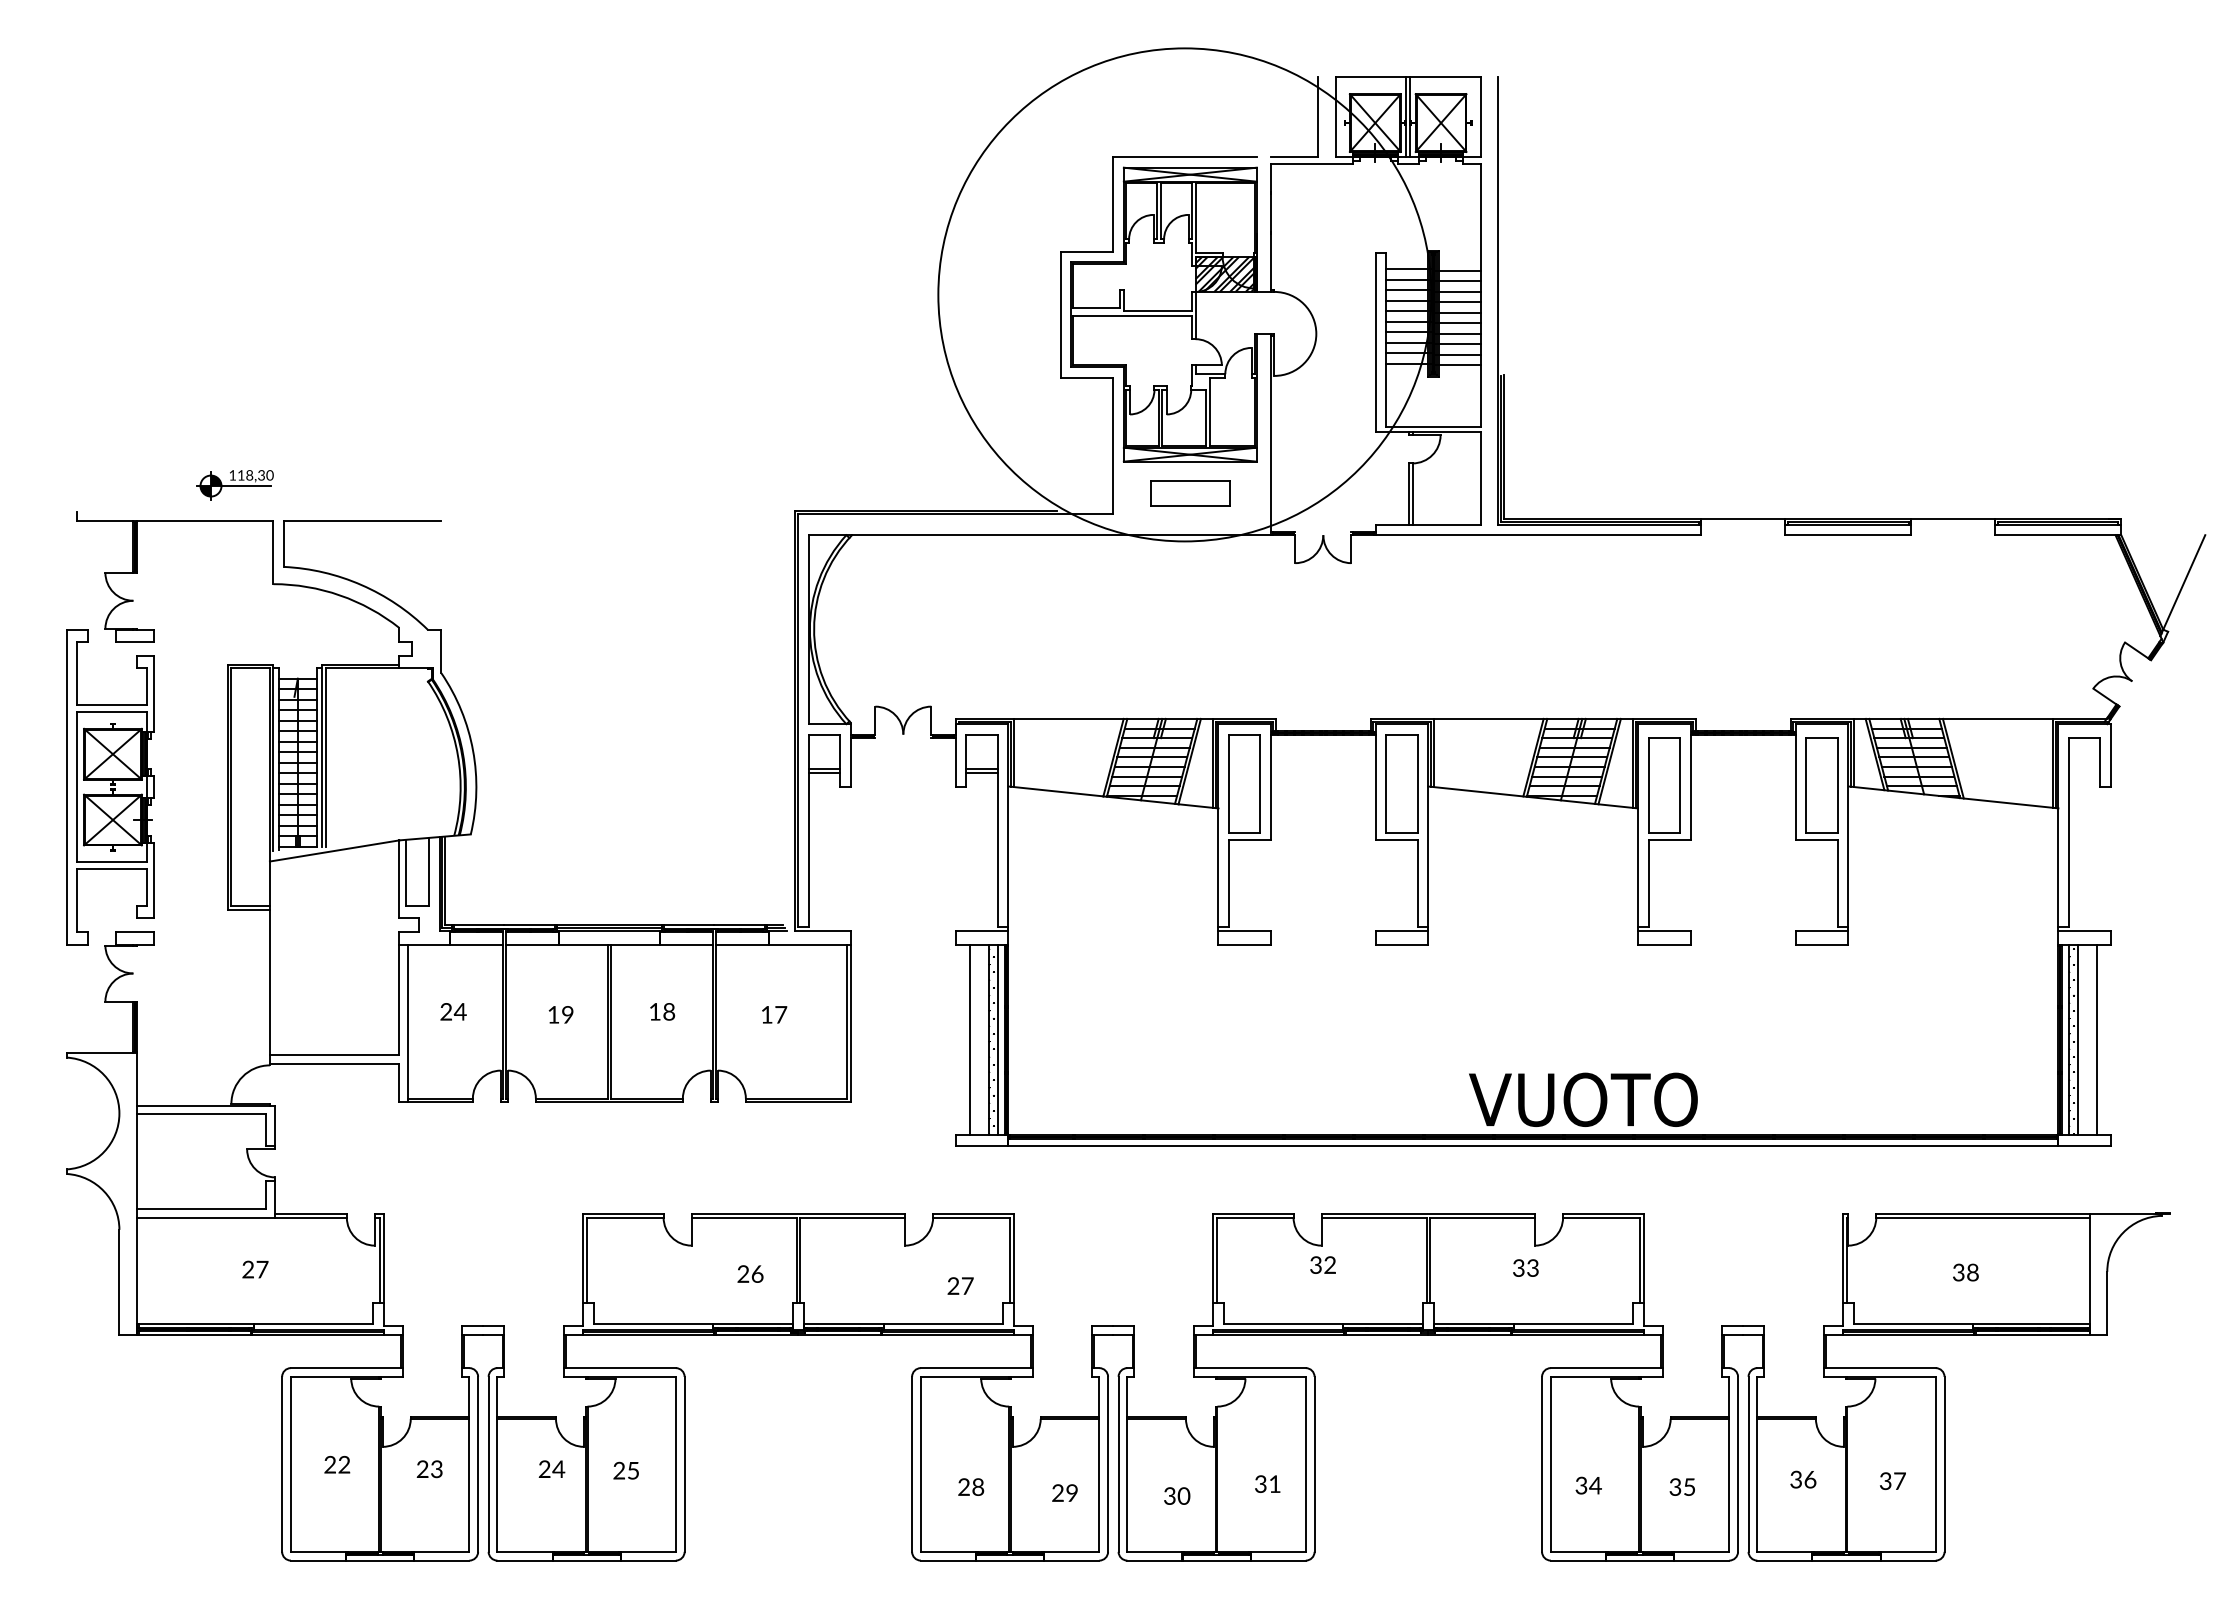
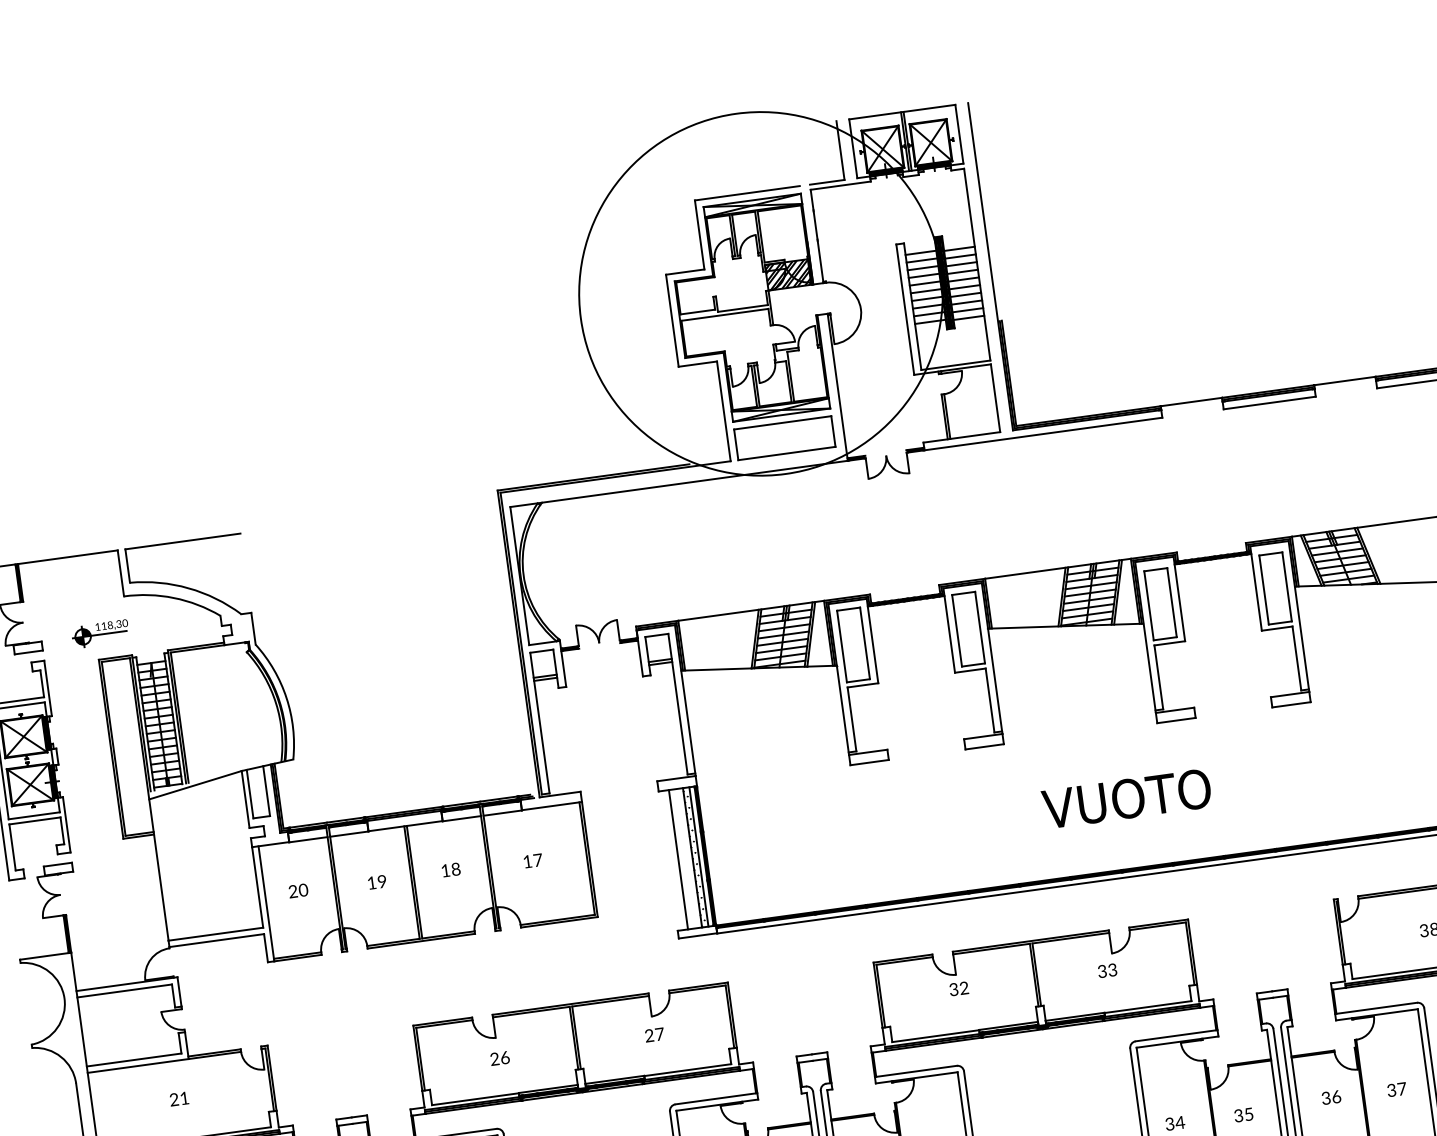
part: (234, 485) -> (100, 634), moved
part: (1190, 492) -> (784, 437), size x1.67
text: (459, 1011) -> (302, 890), 24 -> 20
text: (1583, 1099) -> (1126, 798), moved
text: (262, 1269) -> (184, 1098), 27 -> 21
text: (750, 1273) -> (499, 1058), moved
text: (960, 1285) -> (654, 1034), moved

